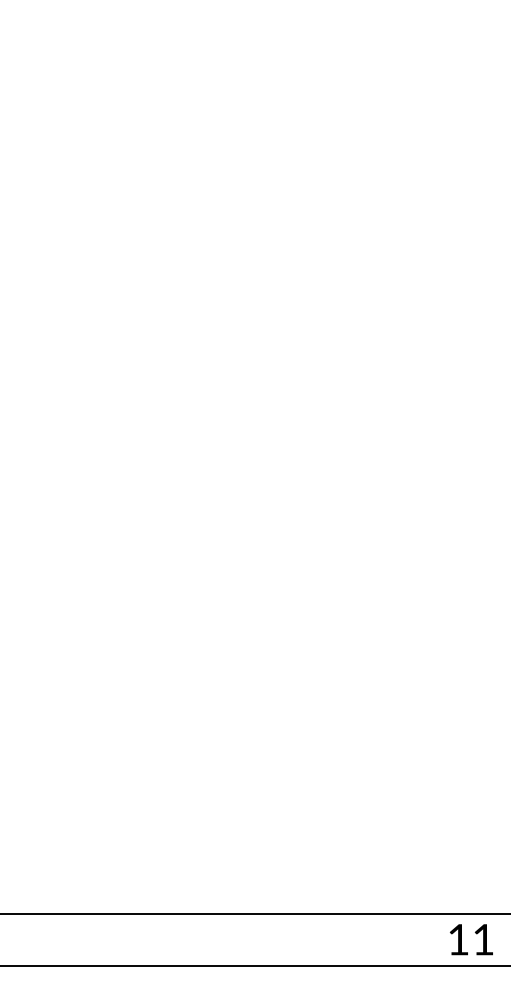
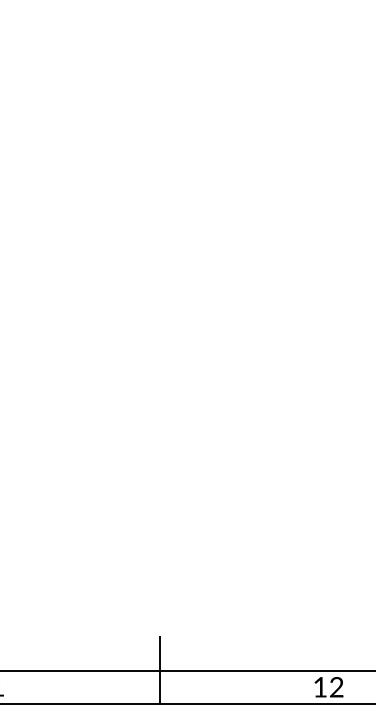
line: (214, 914) -> (159, 670), added
text: (483, 940) -> (336, 687), 11 -> 12

